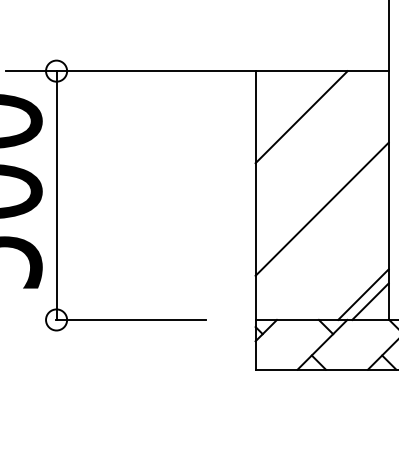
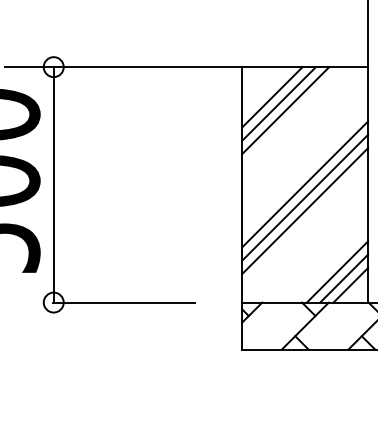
line: (287, 103) -> (272, 97), added
line: (294, 109) -> (278, 103), added
line: (322, 195) -> (305, 184), added
line: (322, 223) -> (305, 211), added
line: (356, 287) -> (337, 271), added

